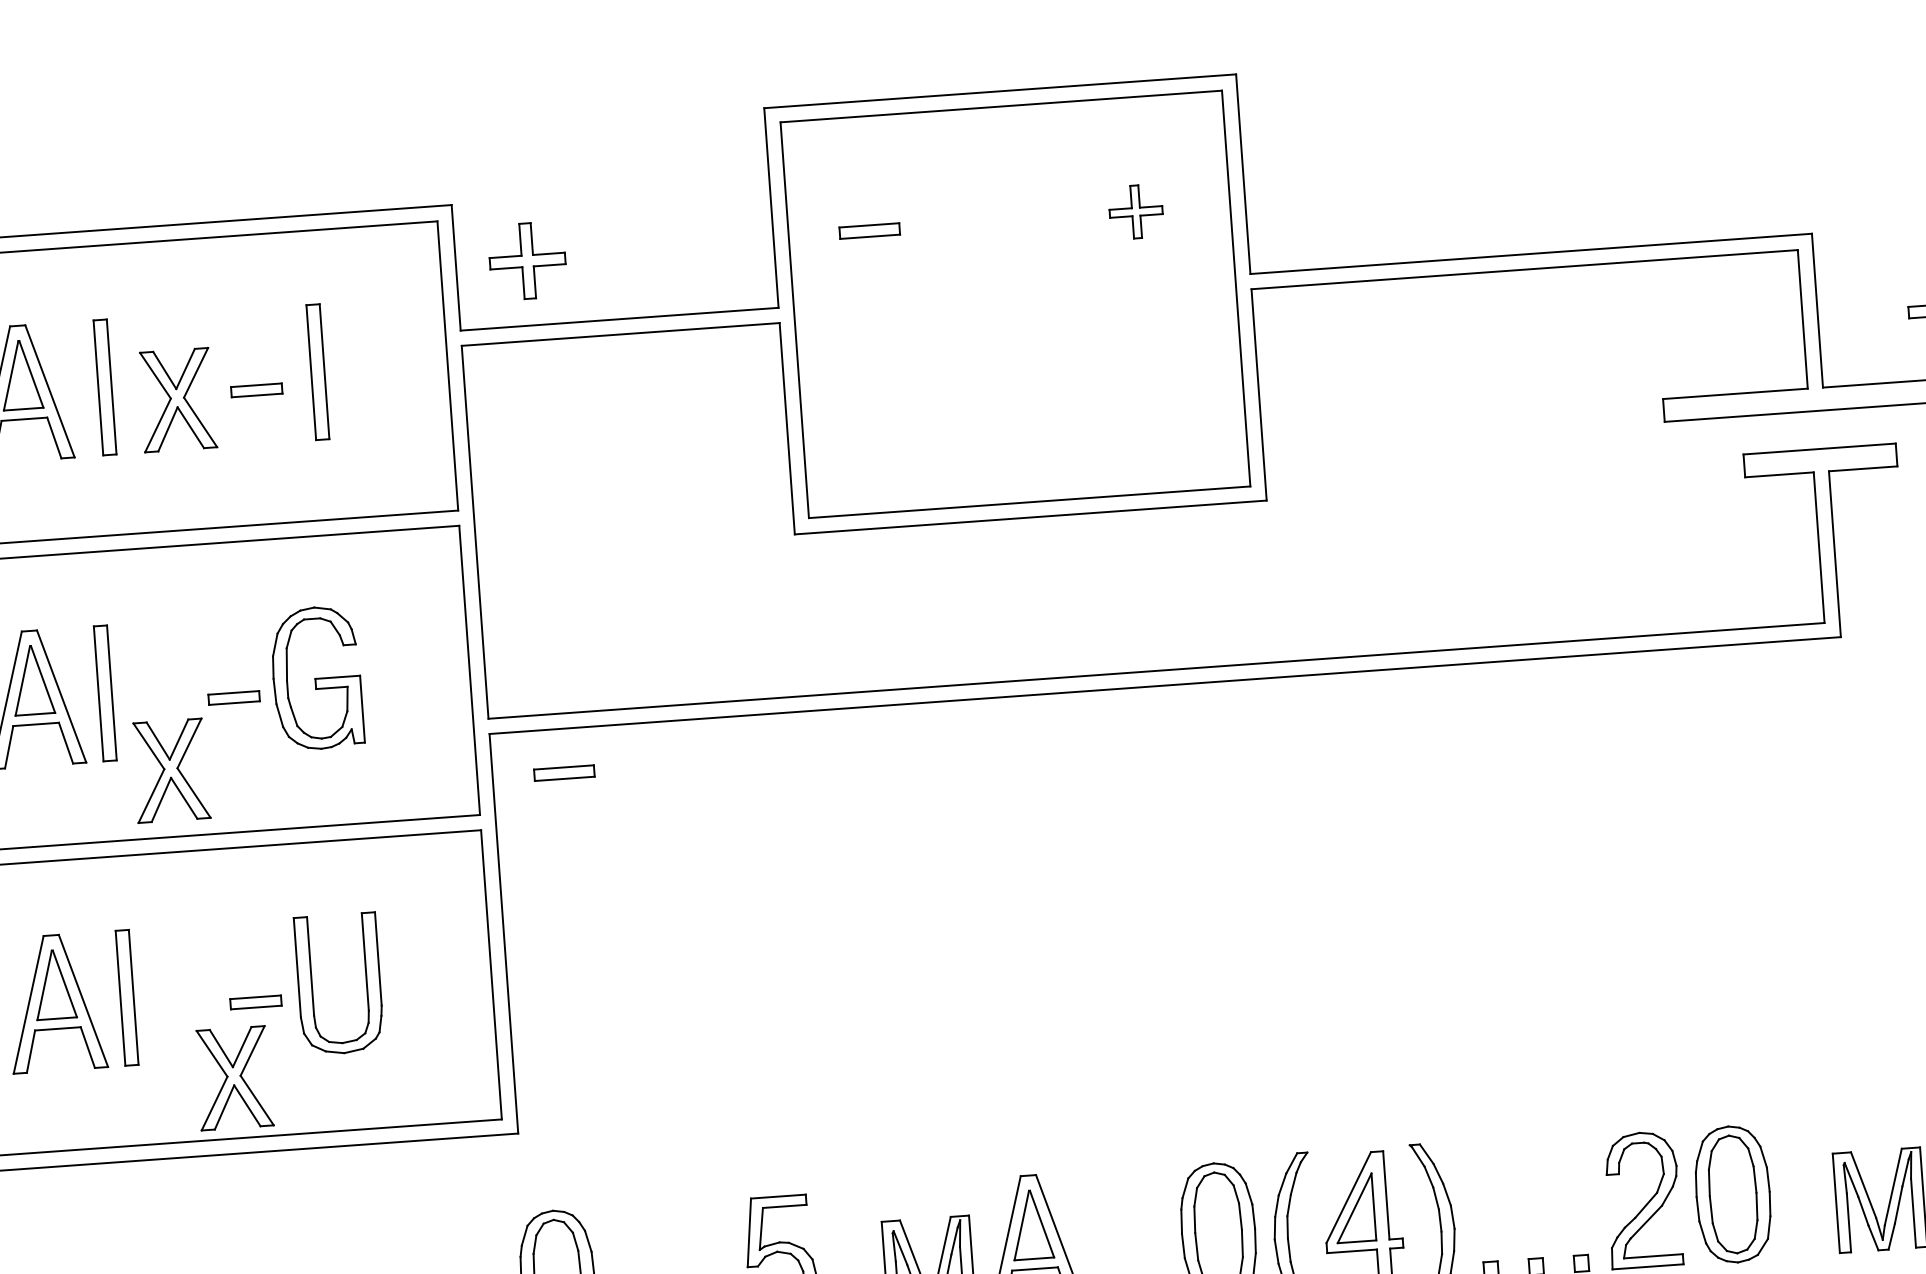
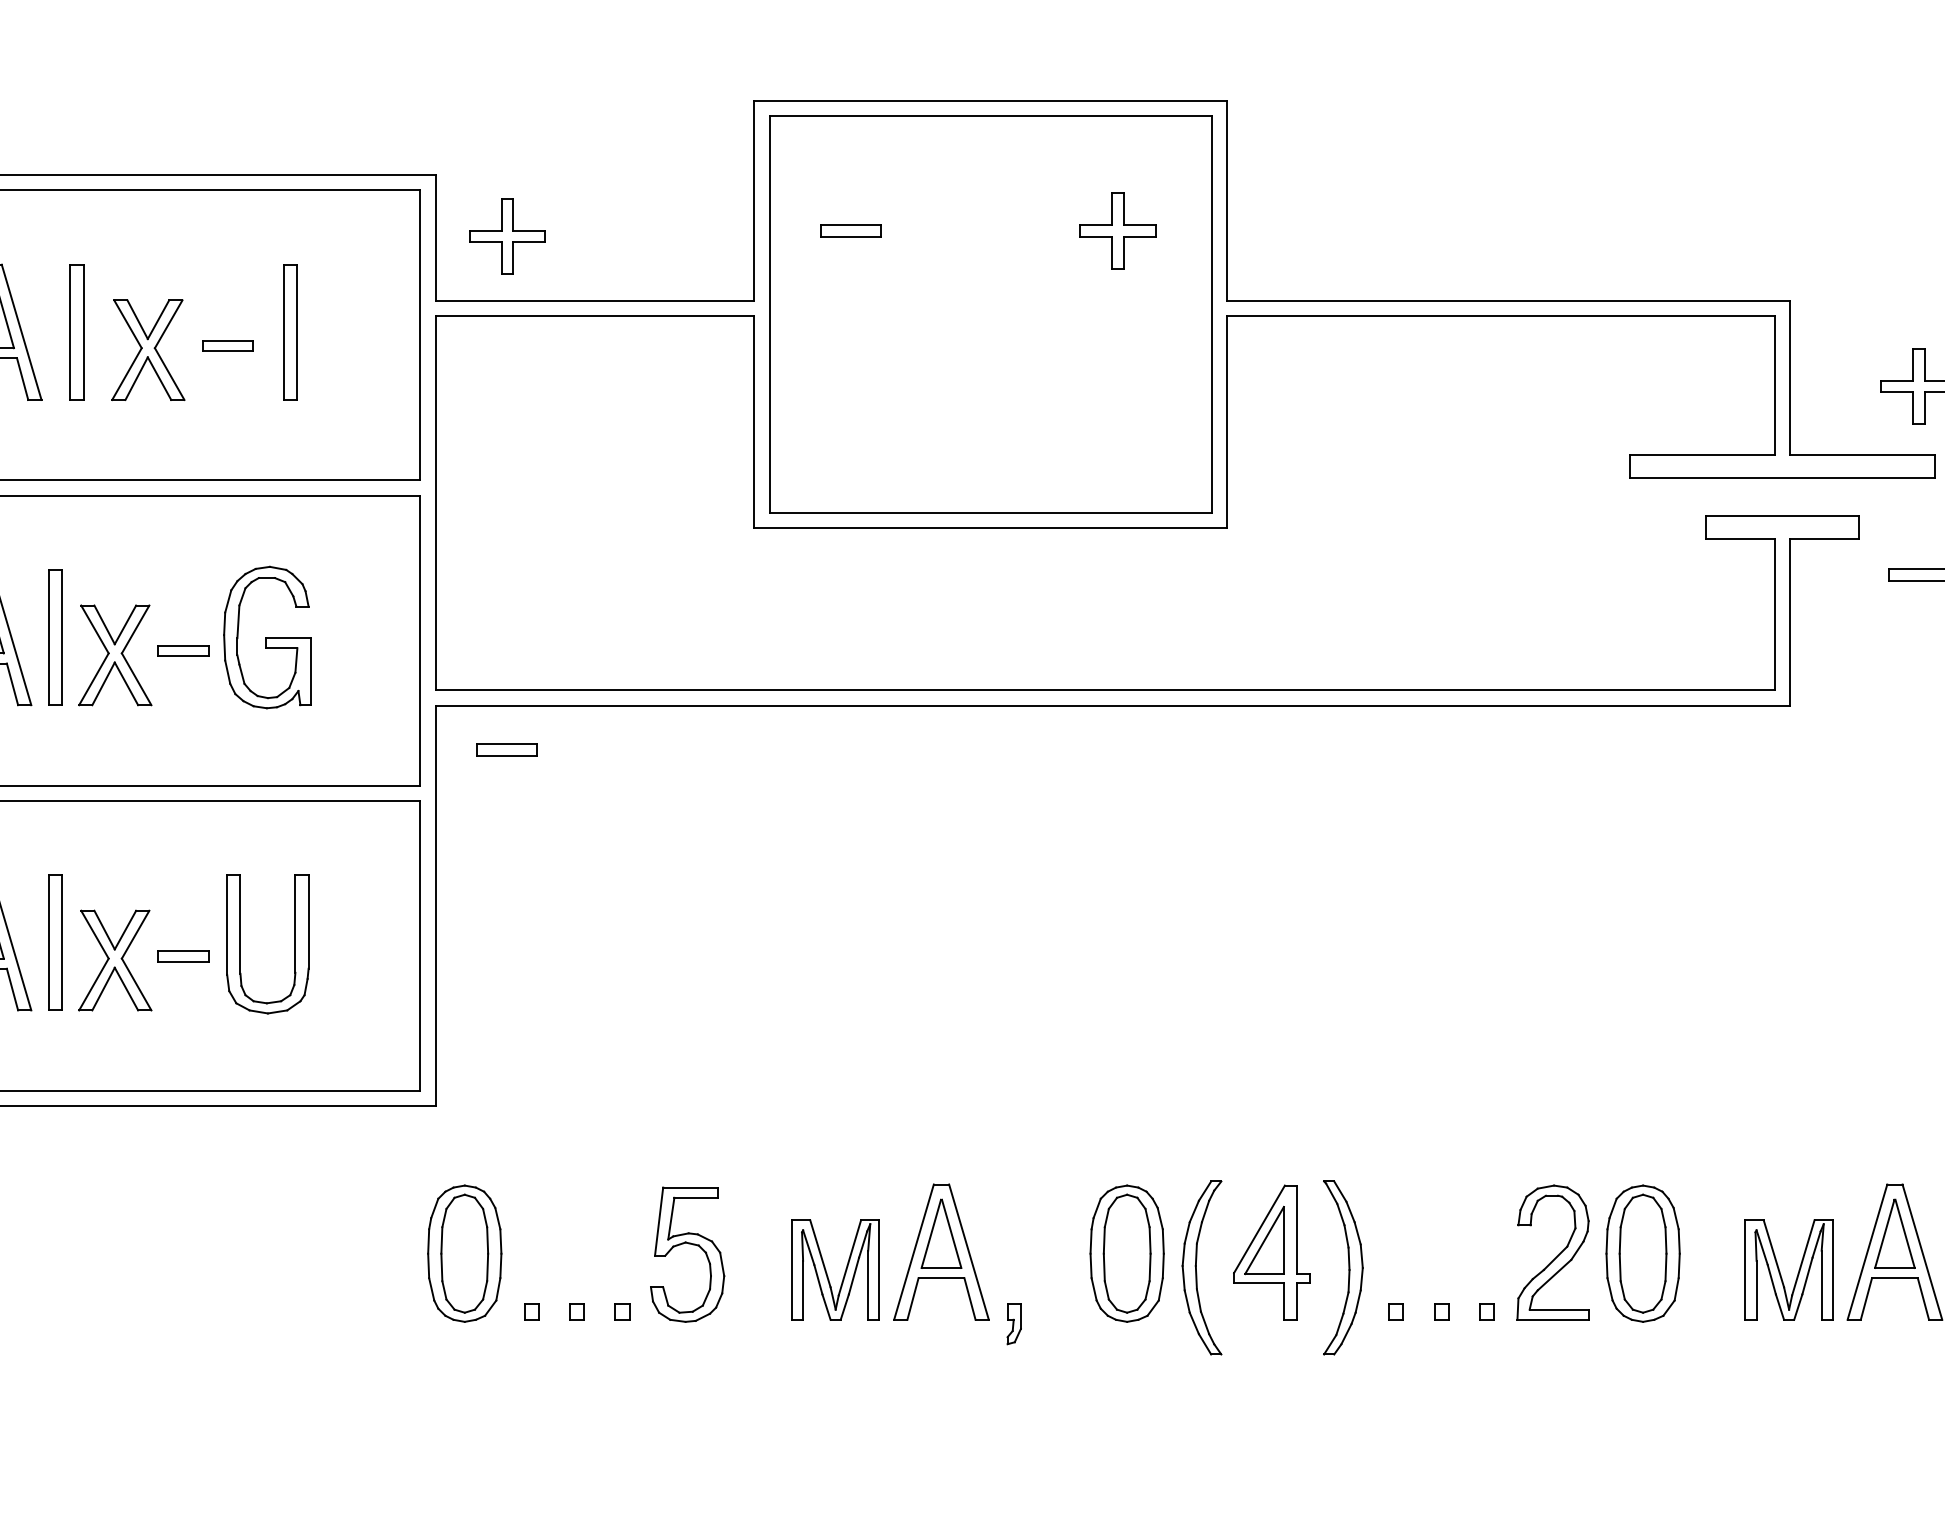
part: (1135, 211) -> (1117, 230), size x1.43
part: (171, 770) -> (115, 655), moved
part: (234, 1078) -> (115, 960), moved

